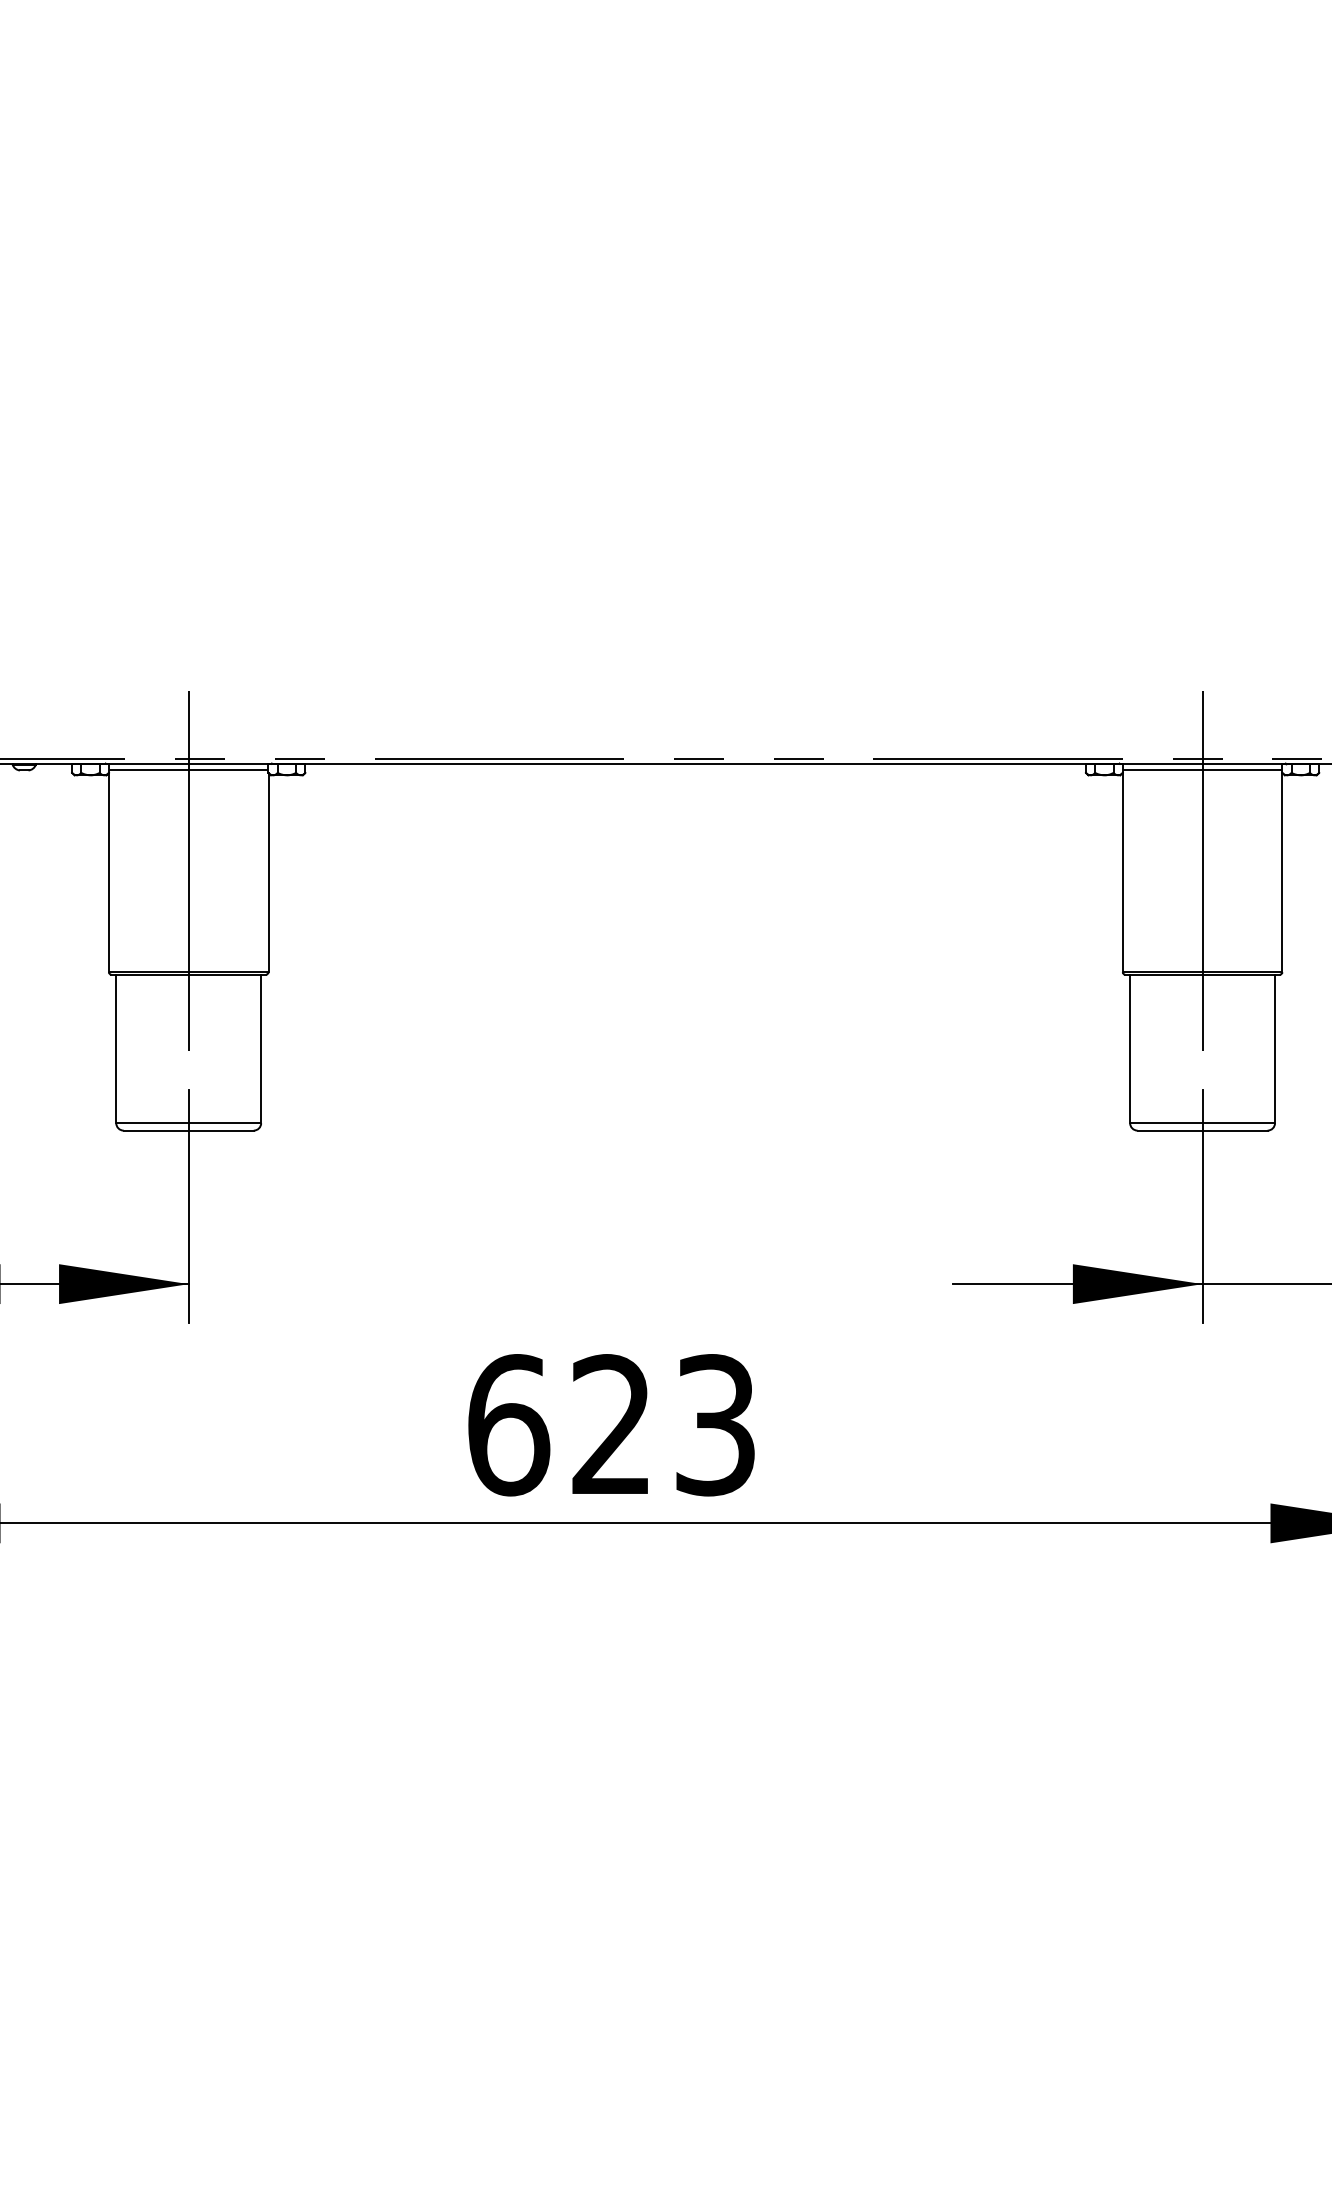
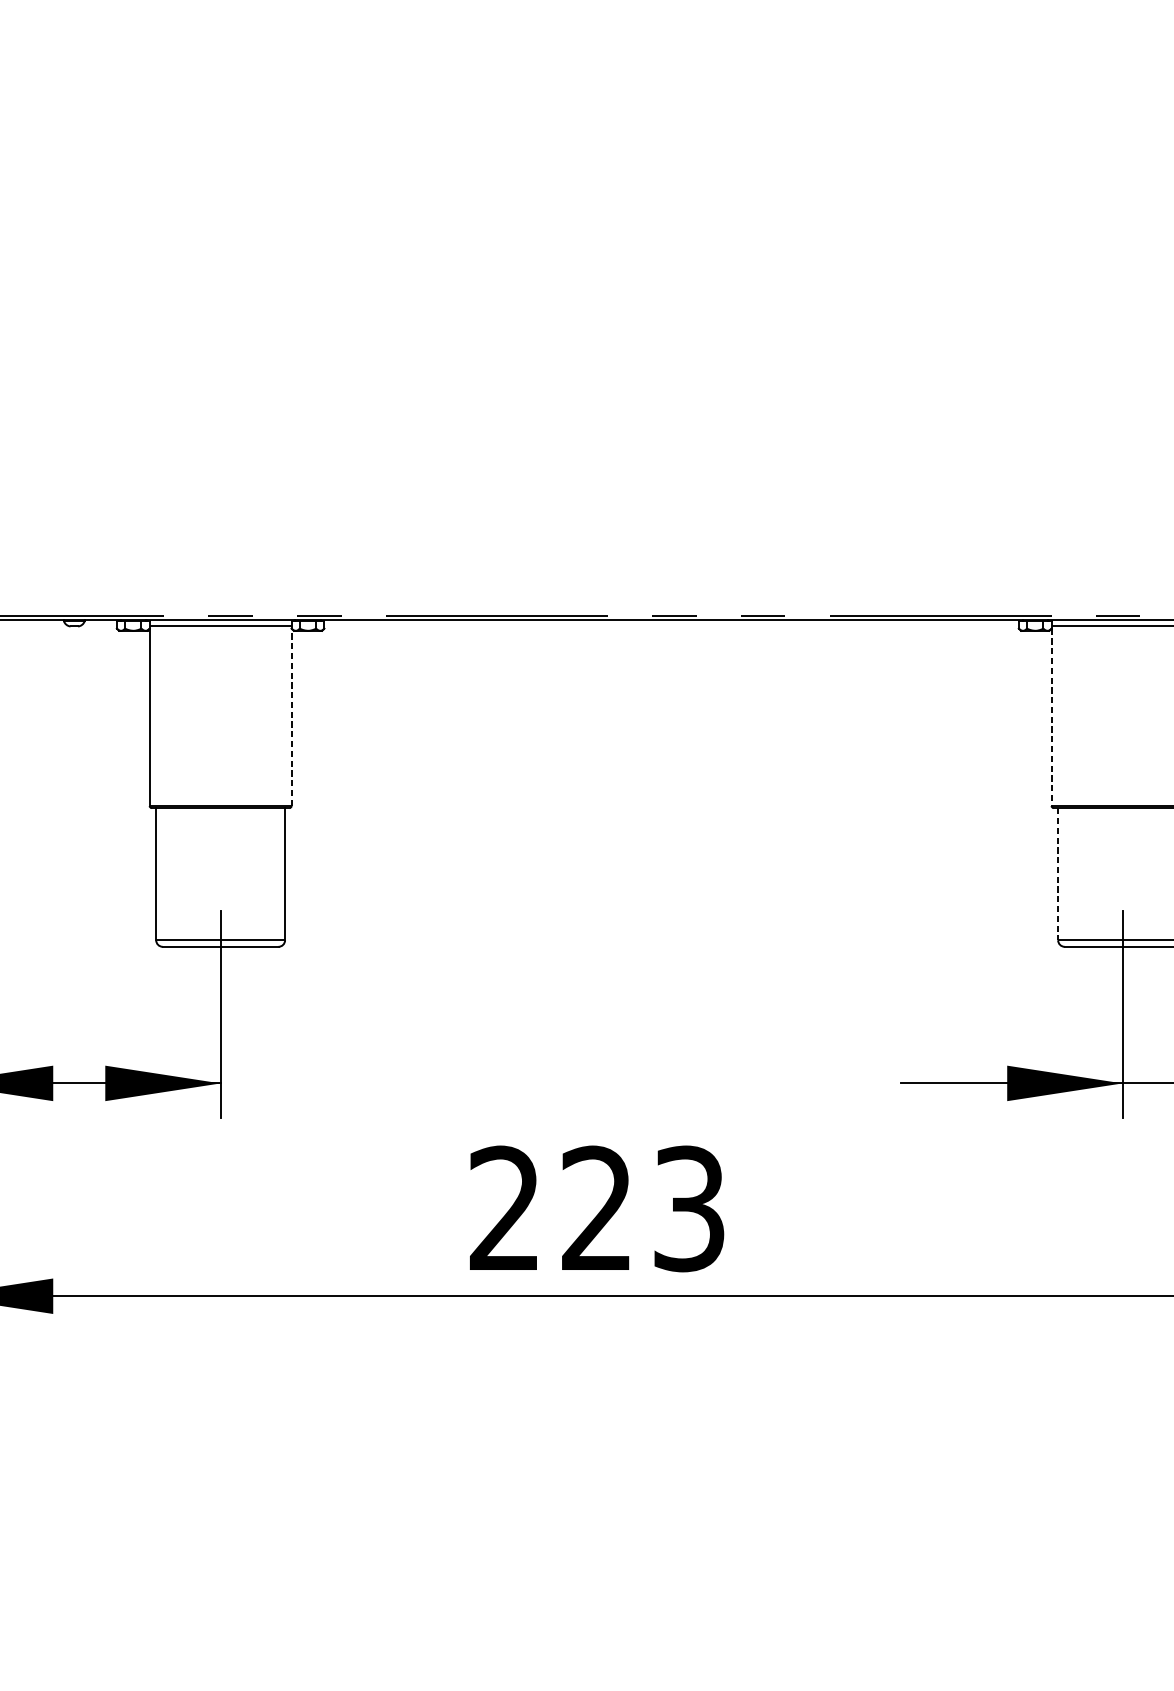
line: (188, 870) -> (220, 715), removed
line: (1202, 870) -> (1122, 715), removed
line: (268, 872) -> (291, 717), solid -> dashed
line: (1122, 872) -> (1051, 717), solid -> dashed
line: (1130, 1049) -> (1058, 874), solid -> dashed
text: (509, 1425) -> (506, 1209), 623 -> 223

